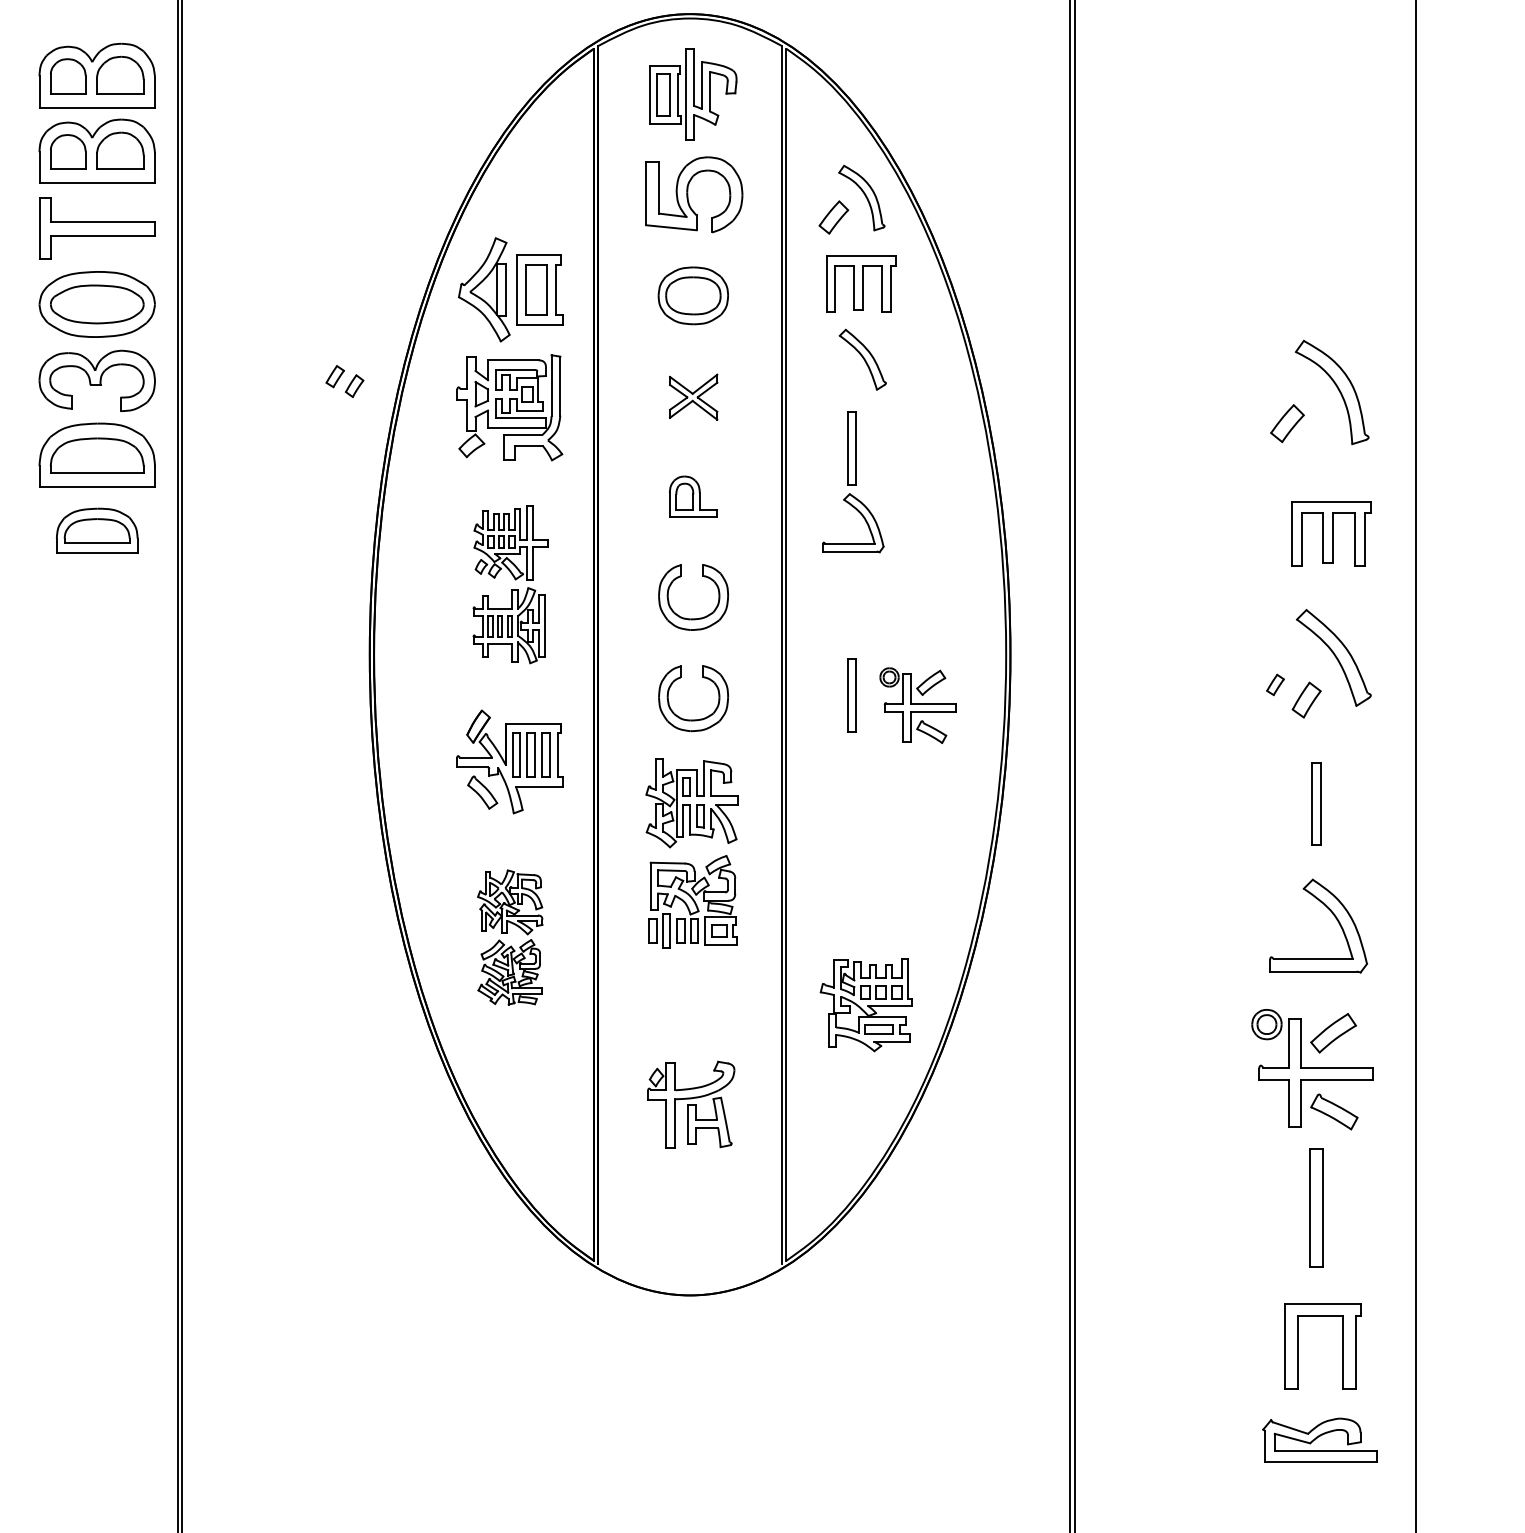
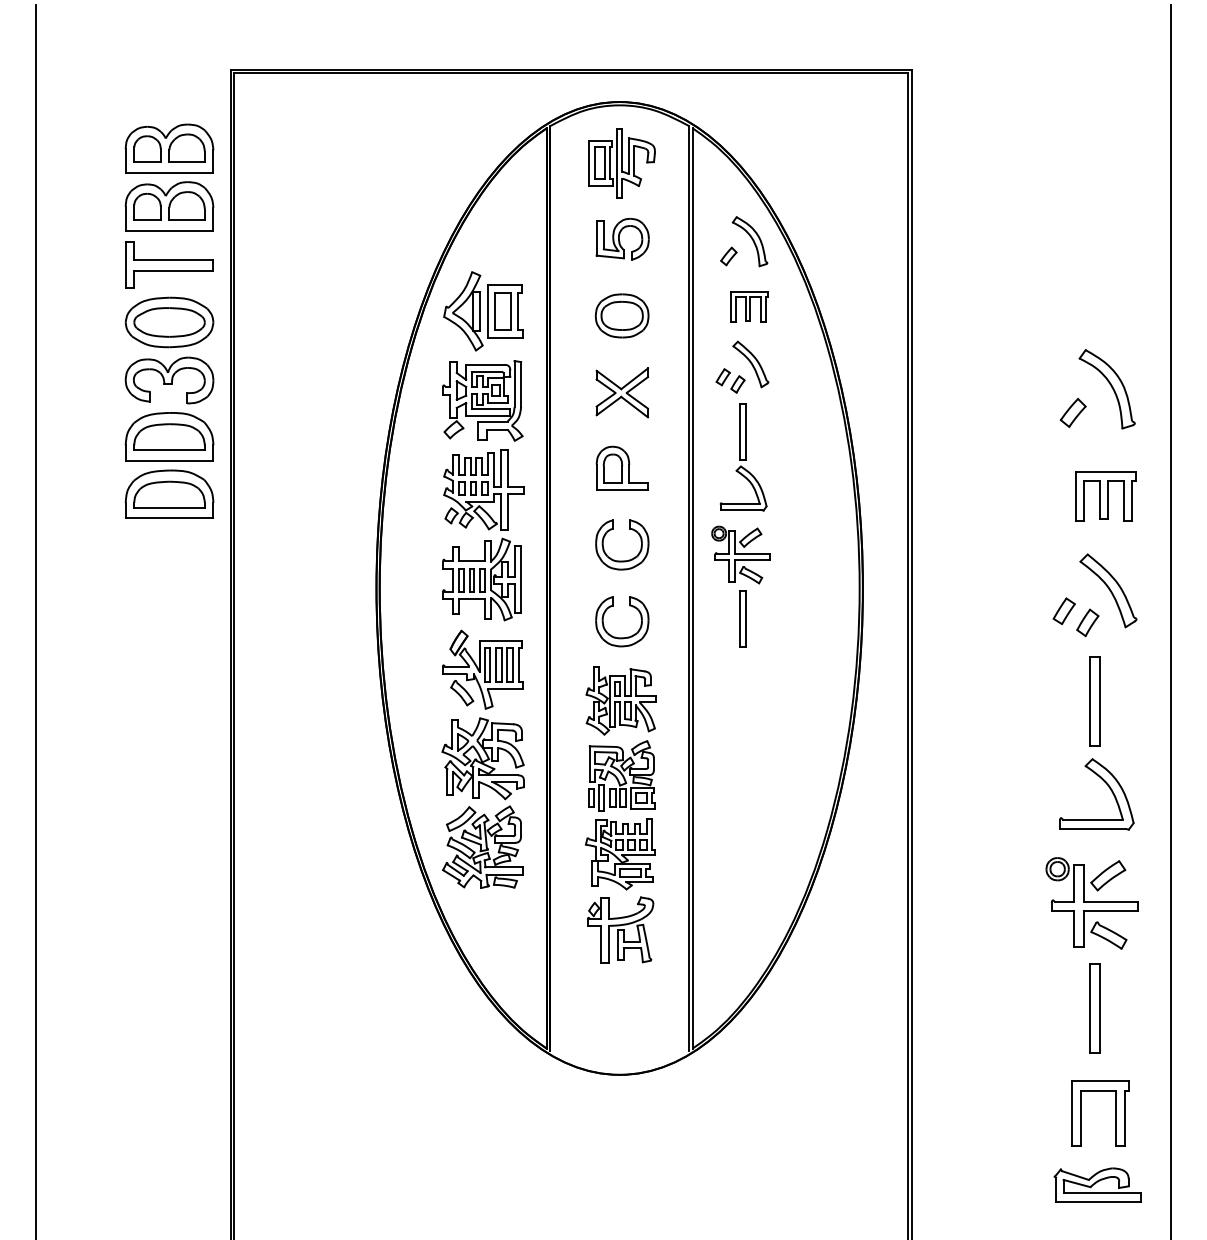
part: (693, 193) -> (622, 238), size x0.71
part: (833, 217) -> (728, 256), size x0.71
part: (861, 283) -> (749, 306), size x0.71
part: (344, 380) -> (730, 380), moved
part: (693, 396) -> (622, 392), size x1.43
part: (692, 495) -> (621, 467), size x1.43
part: (97, 529) -> (169, 493), size x1.43
part: (510, 585) -> (483, 535), size x1.43
part: (1274, 685) -> (1063, 611), size x1.67
part: (917, 704) -> (740, 554), moved
part: (1315, 803) -> (1094, 701), size x1.43
part: (509, 936) -> (482, 802), size x1.67
part: (866, 1005) -> (620, 854), moved

